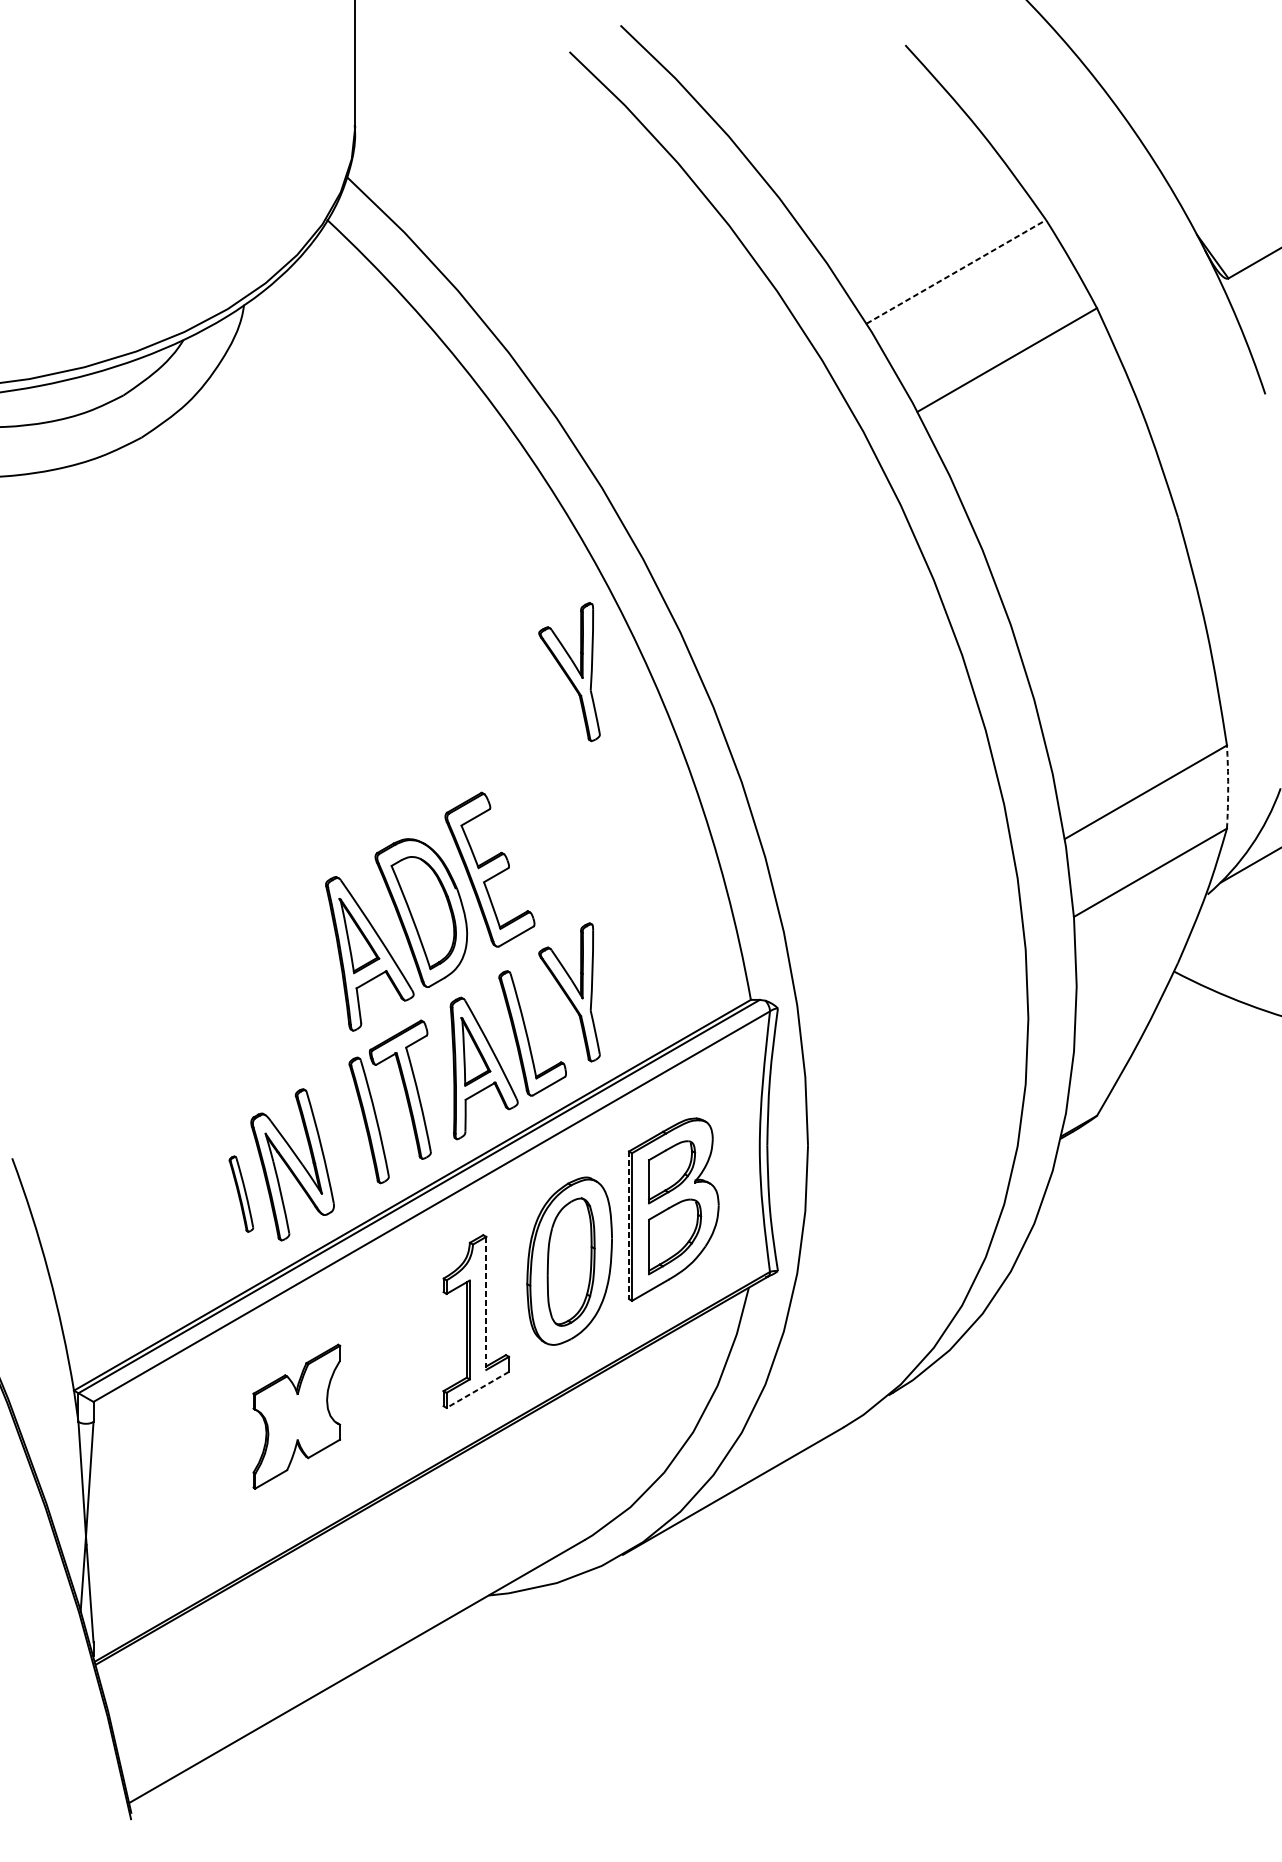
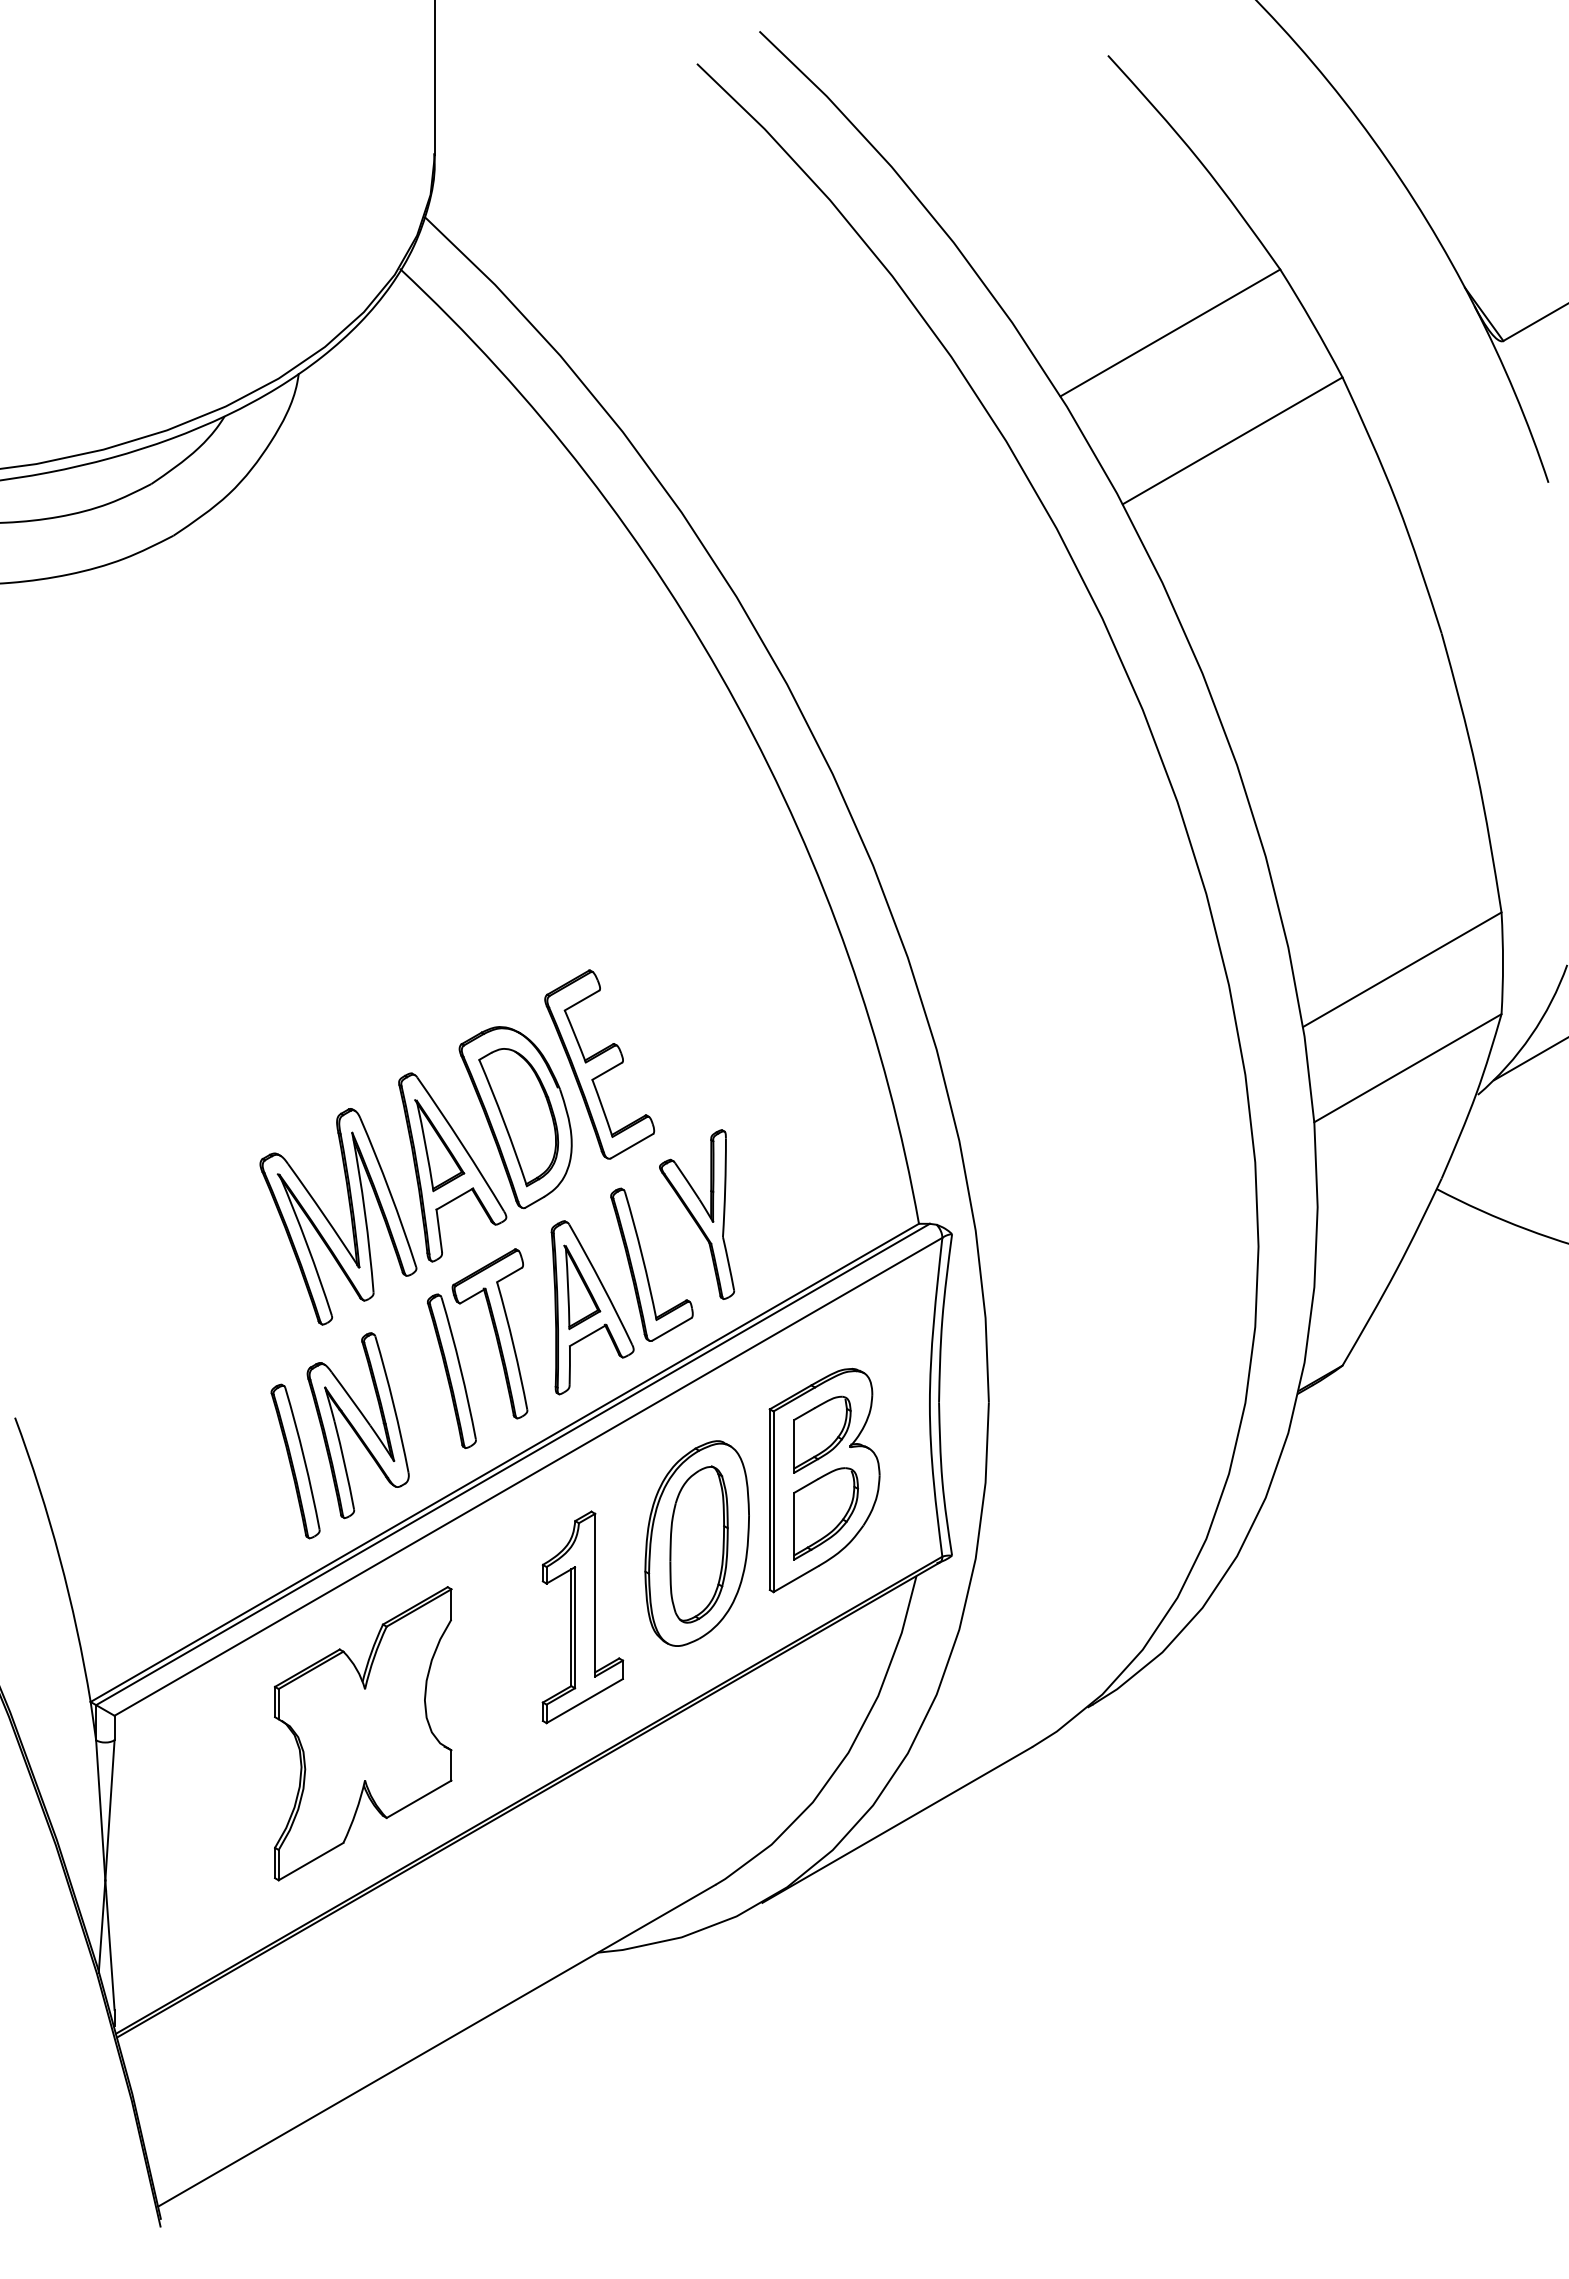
line: (956, 271) -> (1170, 332), dashed -> solid
part: (569, 671) -> (697, 822), removed
arc: (1228, 787) -> (1503, 963), dashed -> solid
part: (269, 998) -> (330, 1222), added
part: (241, 1194) -> (295, 1461), size x1.67
line: (628, 1226) -> (769, 1500), dashed -> solid
line: (486, 1303) -> (595, 1595), dashed -> solid
line: (477, 1390) -> (584, 1701), dashed -> solid
part: (296, 1416) -> (363, 1733), size x1.67

